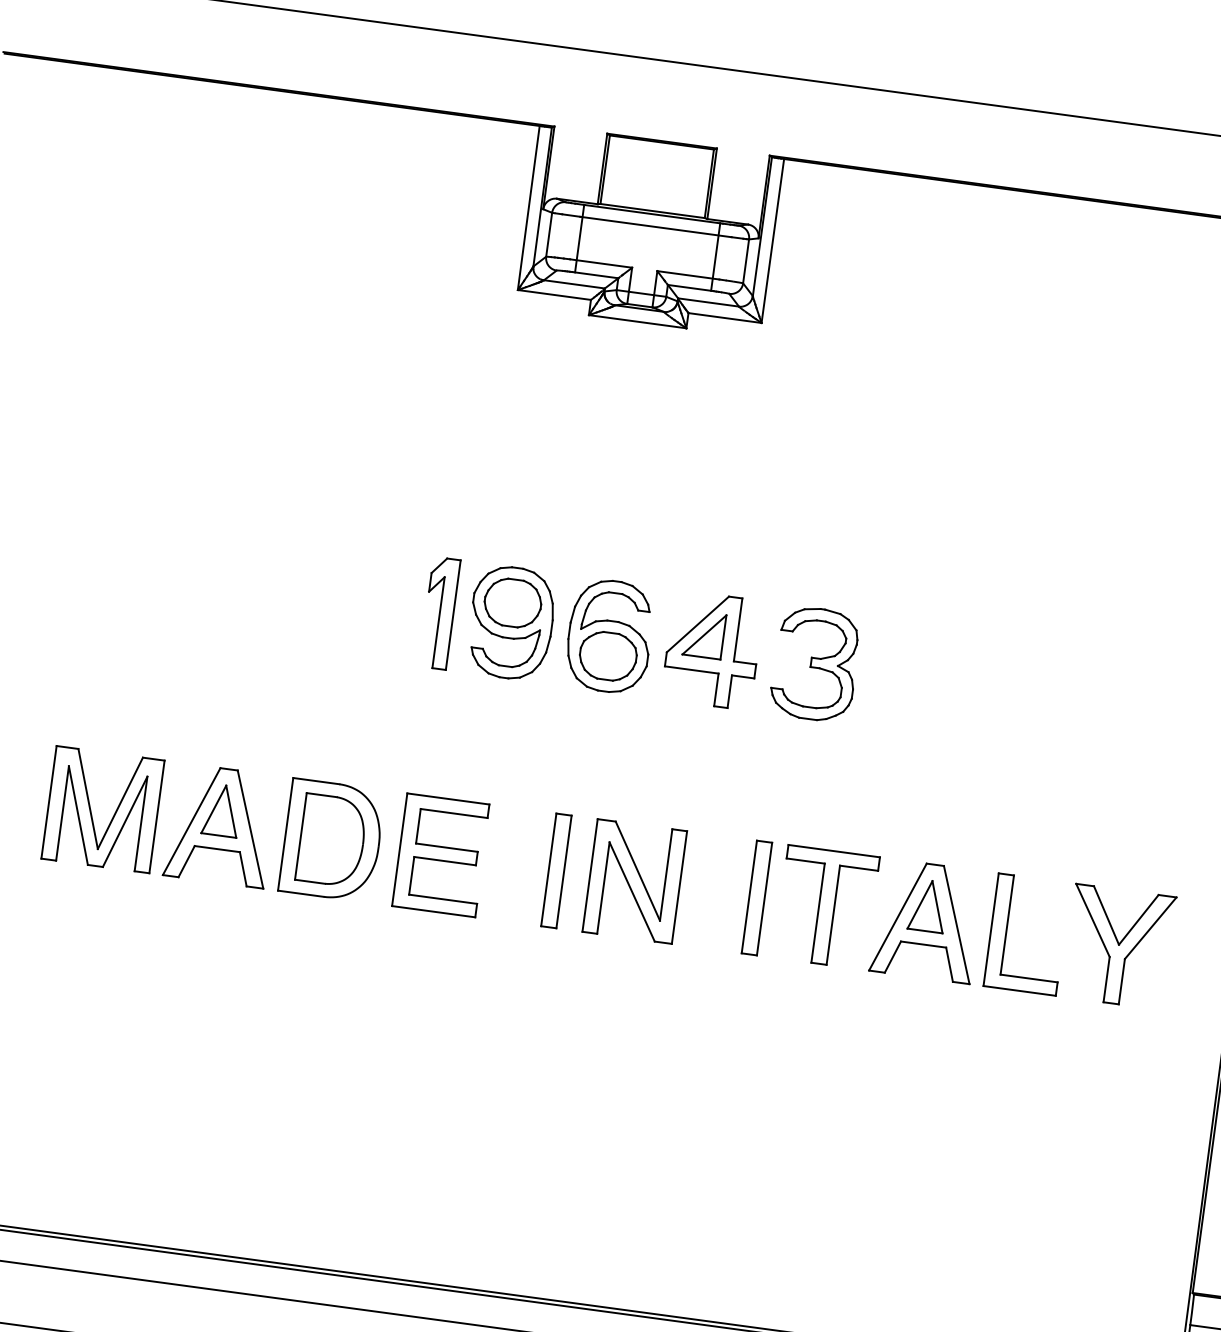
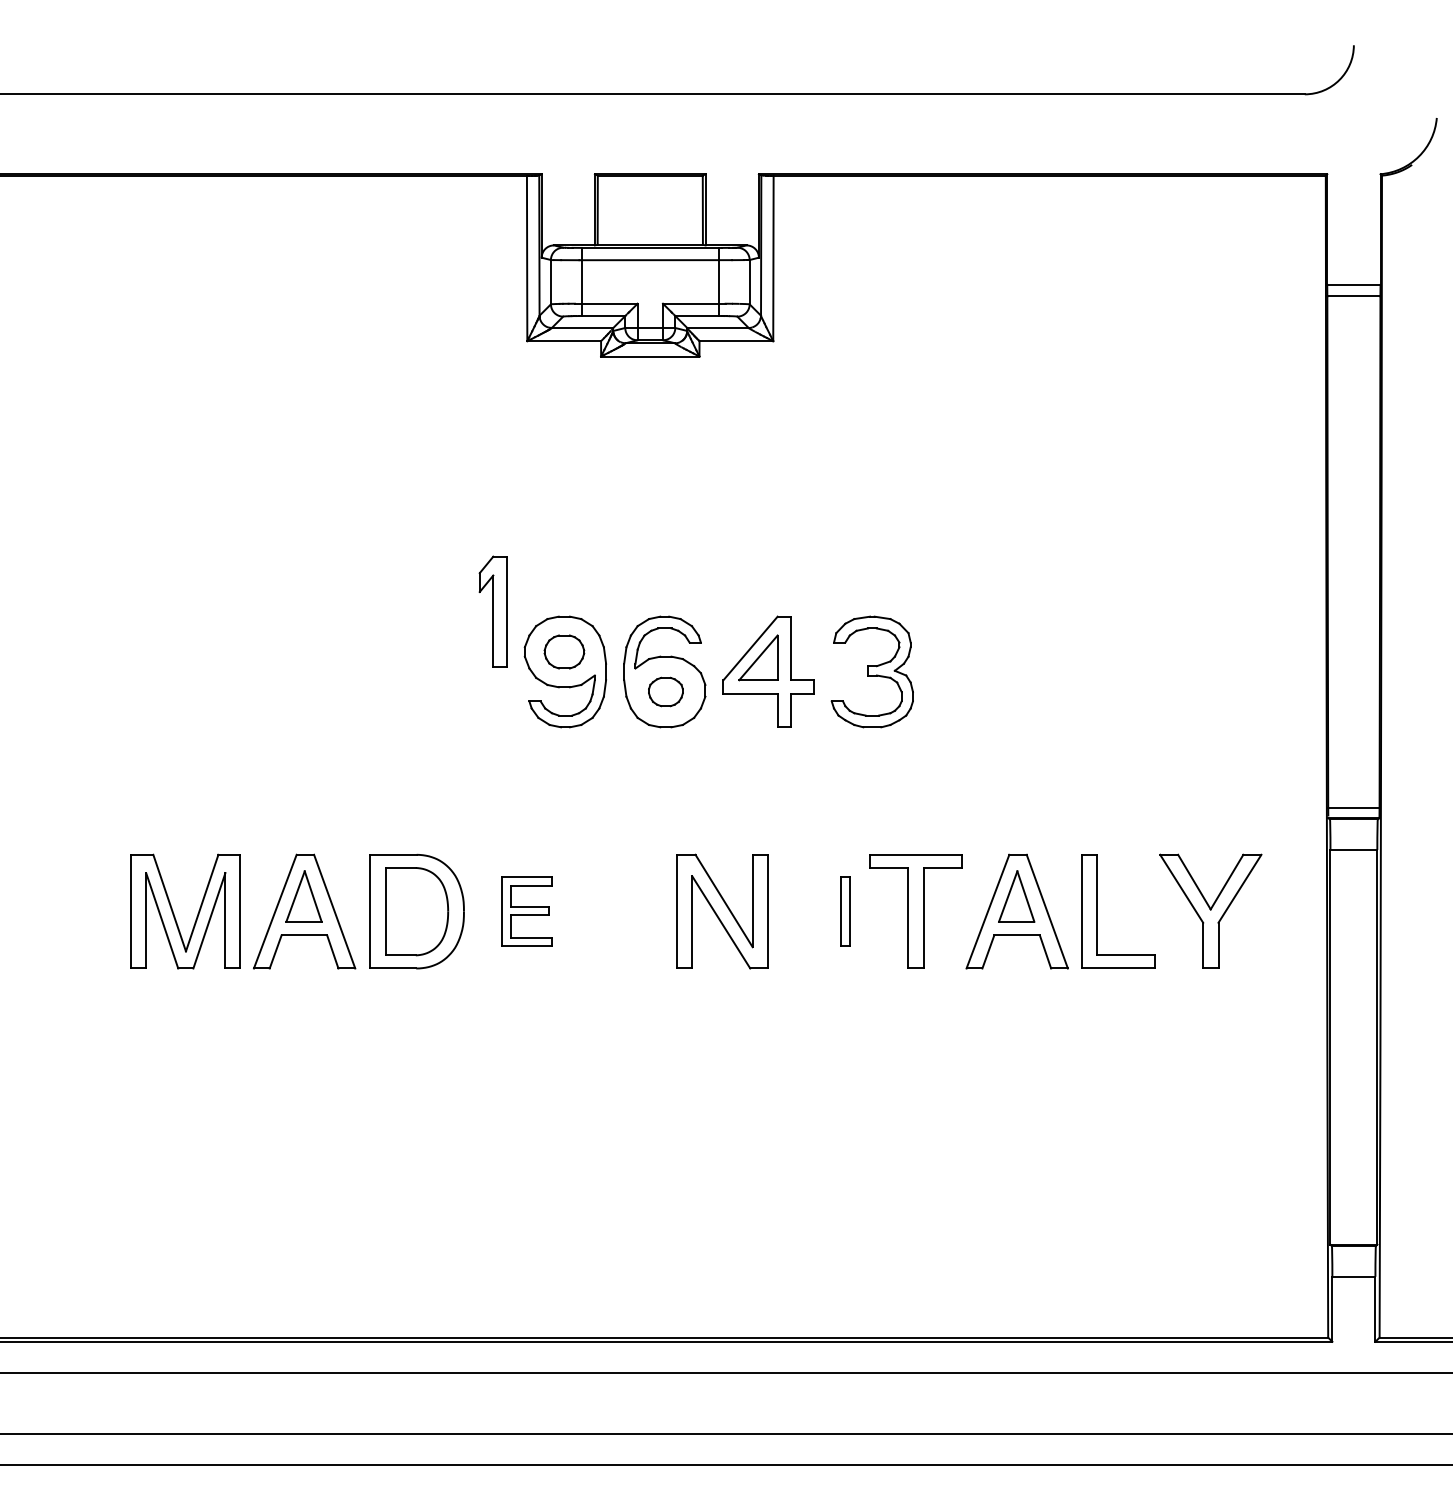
part: (513, 602) -> (564, 651), size x0.7
part: (439, 612) -> (492, 611), moved
part: (607, 655) -> (665, 691), size x0.6
part: (440, 855) -> (526, 911), size x0.6
part: (556, 870) -> (643, 911), removed
part: (756, 897) -> (845, 911), size x0.6

